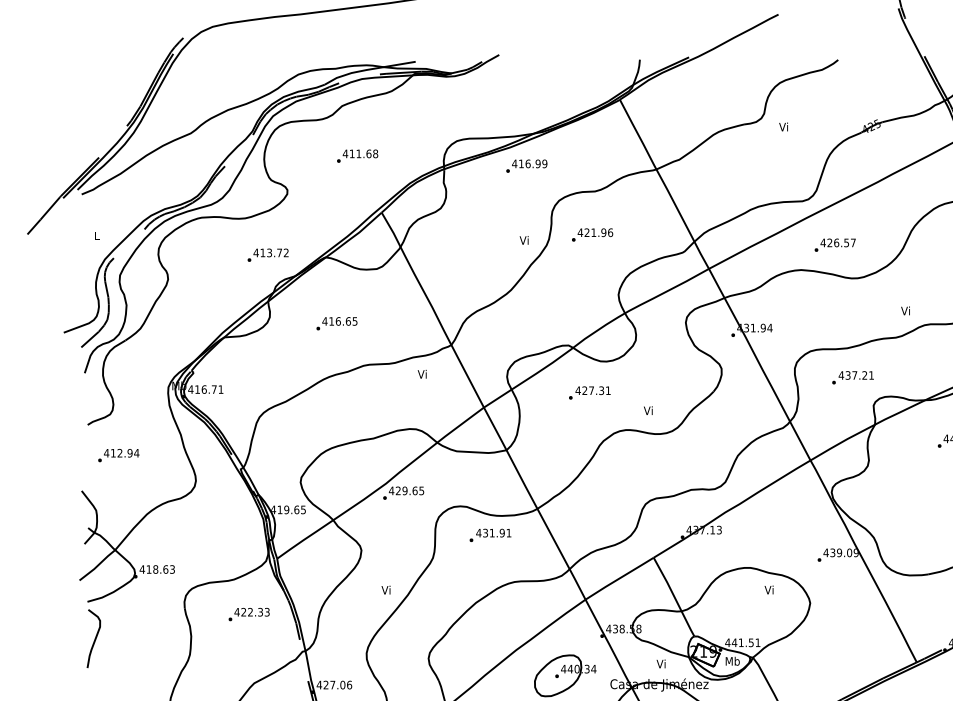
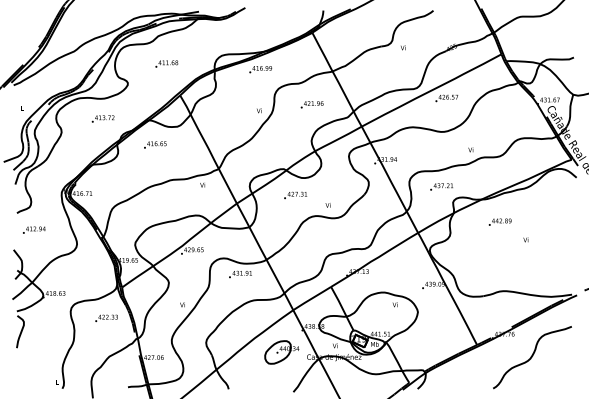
text: (591, 234) -> (311, 104), moved
text: (834, 245) -> (446, 98), moved
text: (266, 254) -> (102, 118), moved
text: (337, 322) -> (155, 144), moved

